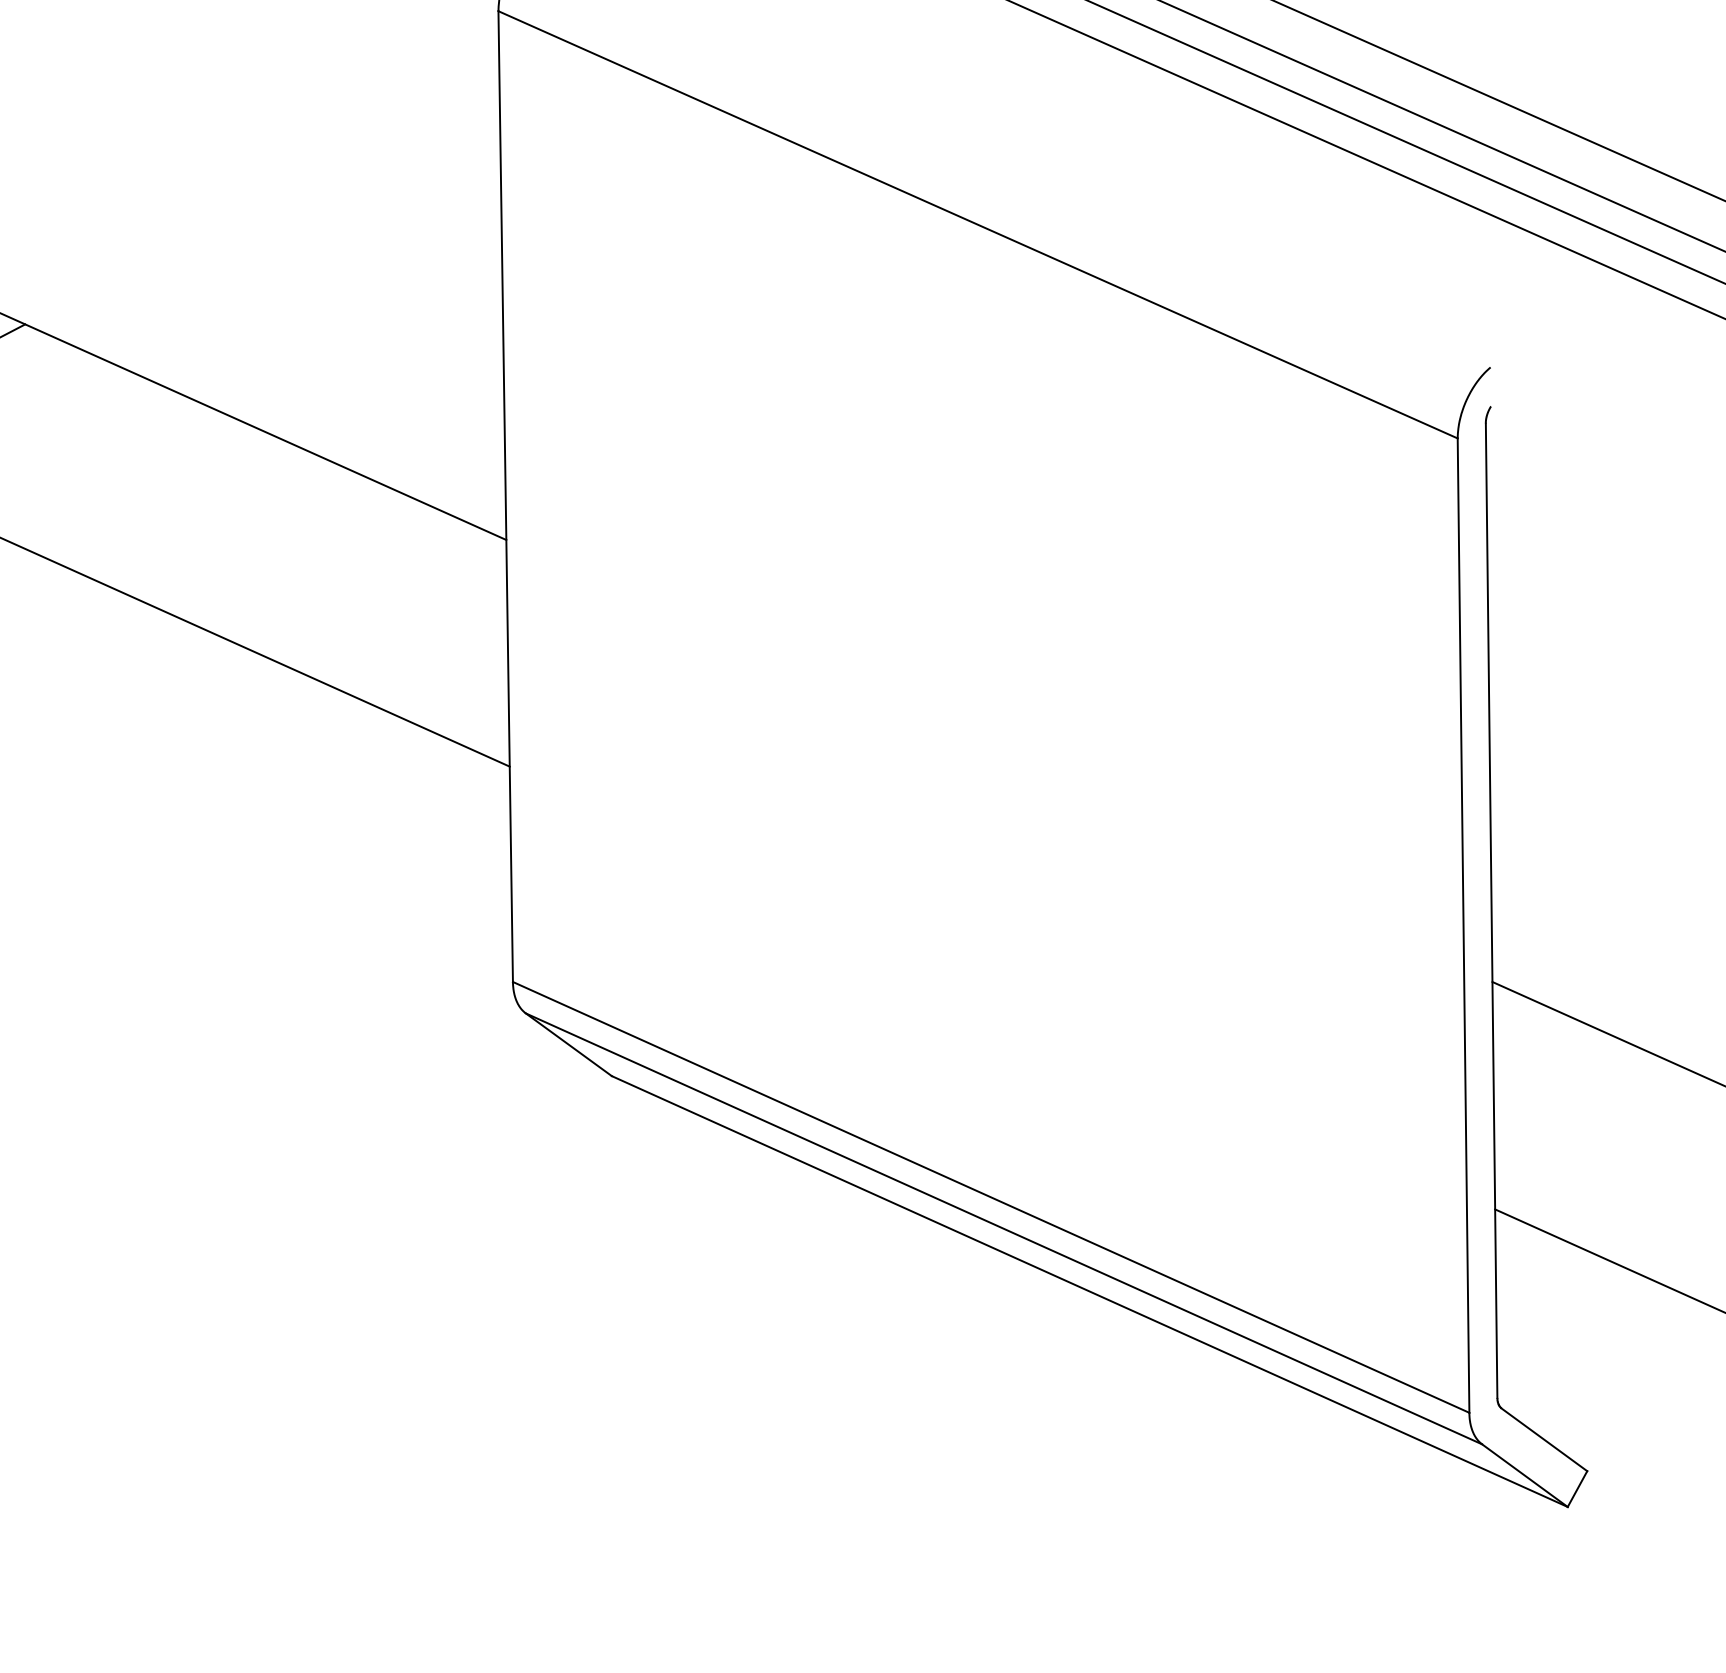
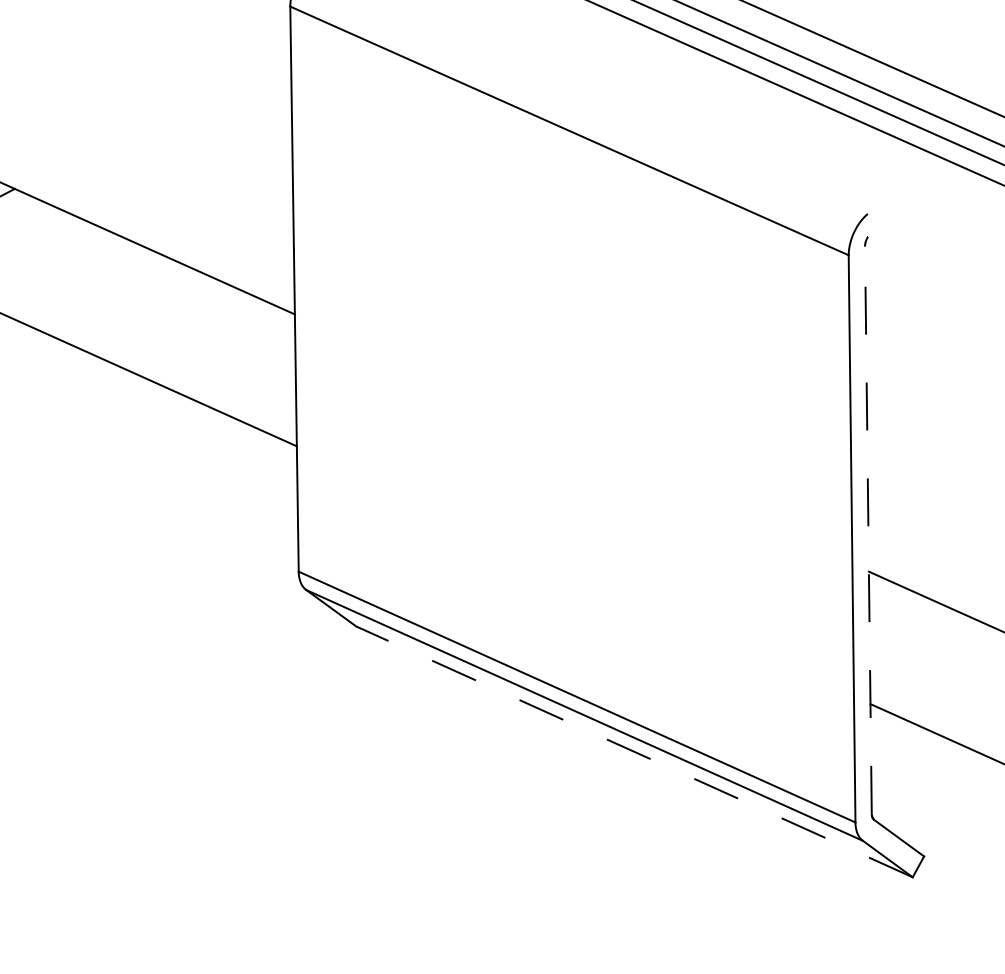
line: (1491, 911) -> (868, 530), solid -> dashed
line: (1089, 1290) -> (634, 751), solid -> dashed

